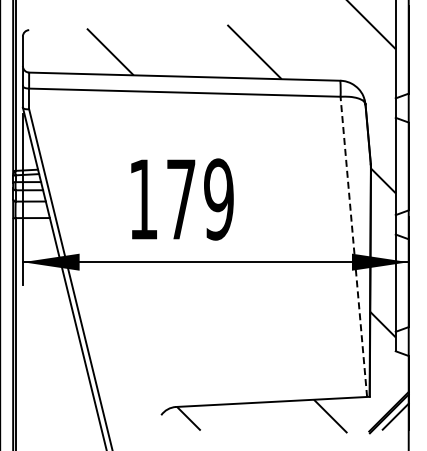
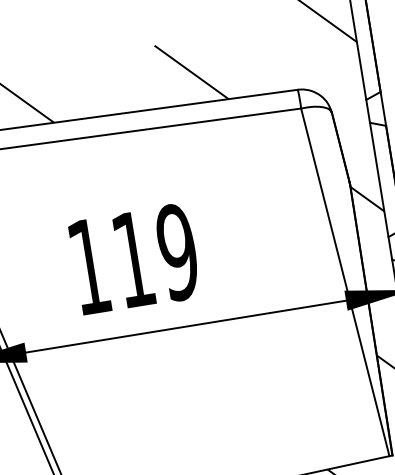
text: (181, 199) -> (133, 259), 179 -> 119
line: (353, 246) -> (344, 281), dashed -> solid

